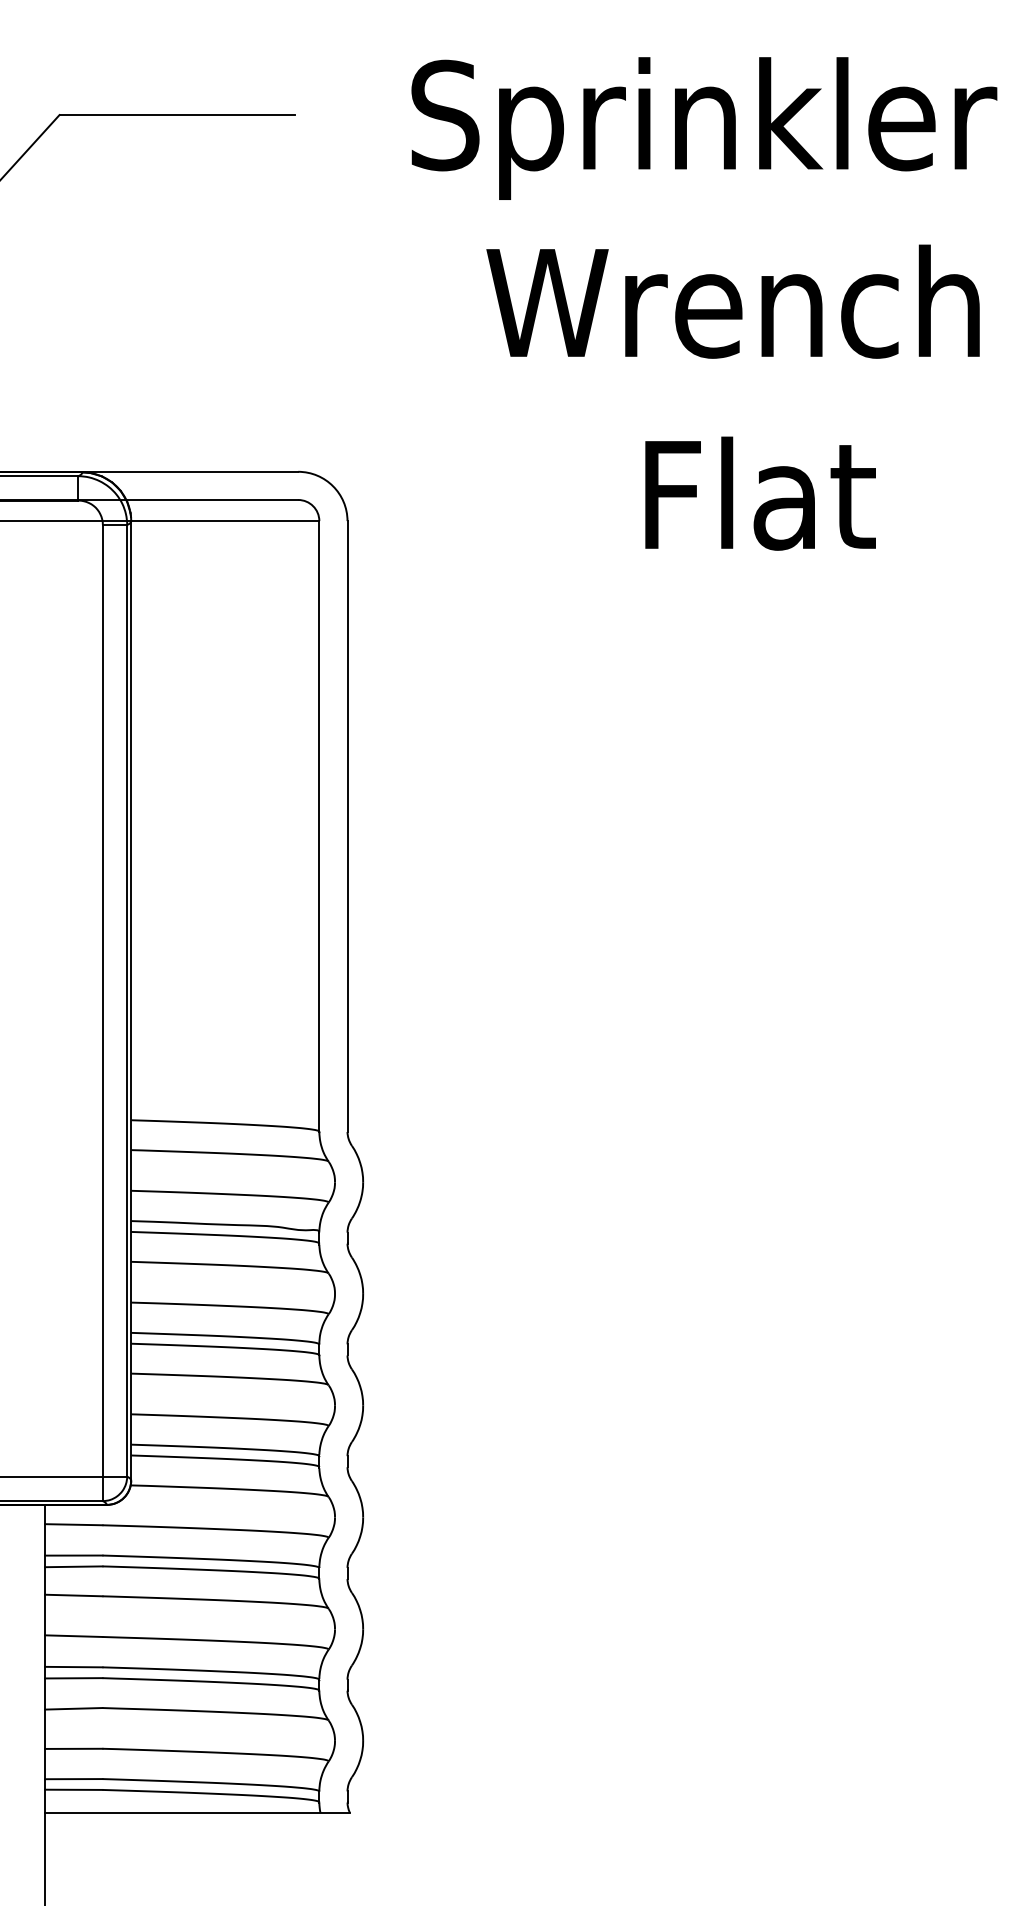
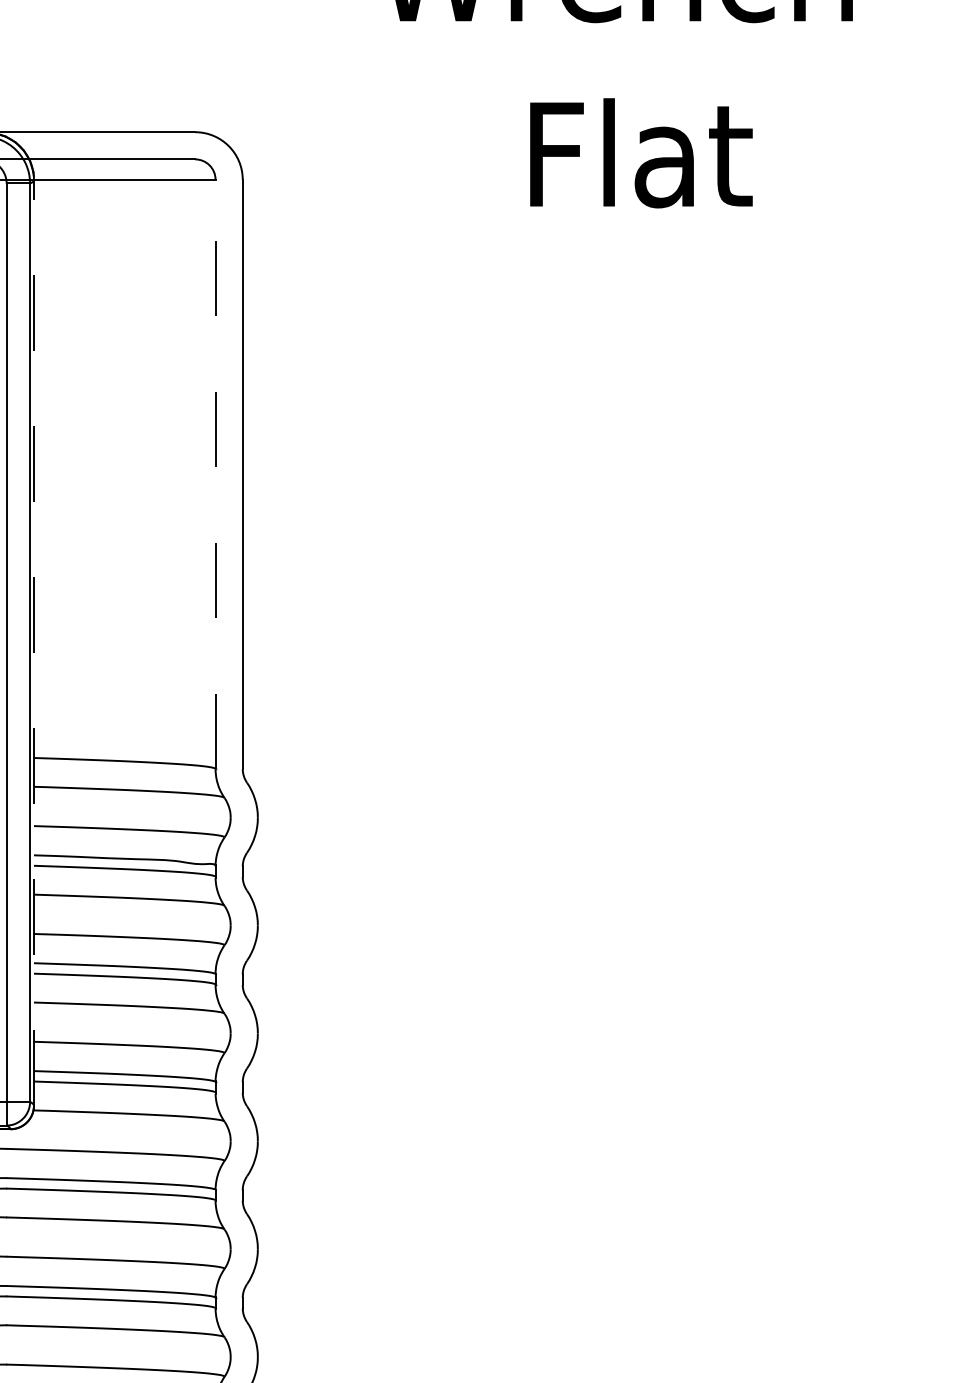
line: (319, 825) -> (215, 473), solid -> dashed
line: (131, 1000) -> (34, 642), solid -> dashed

